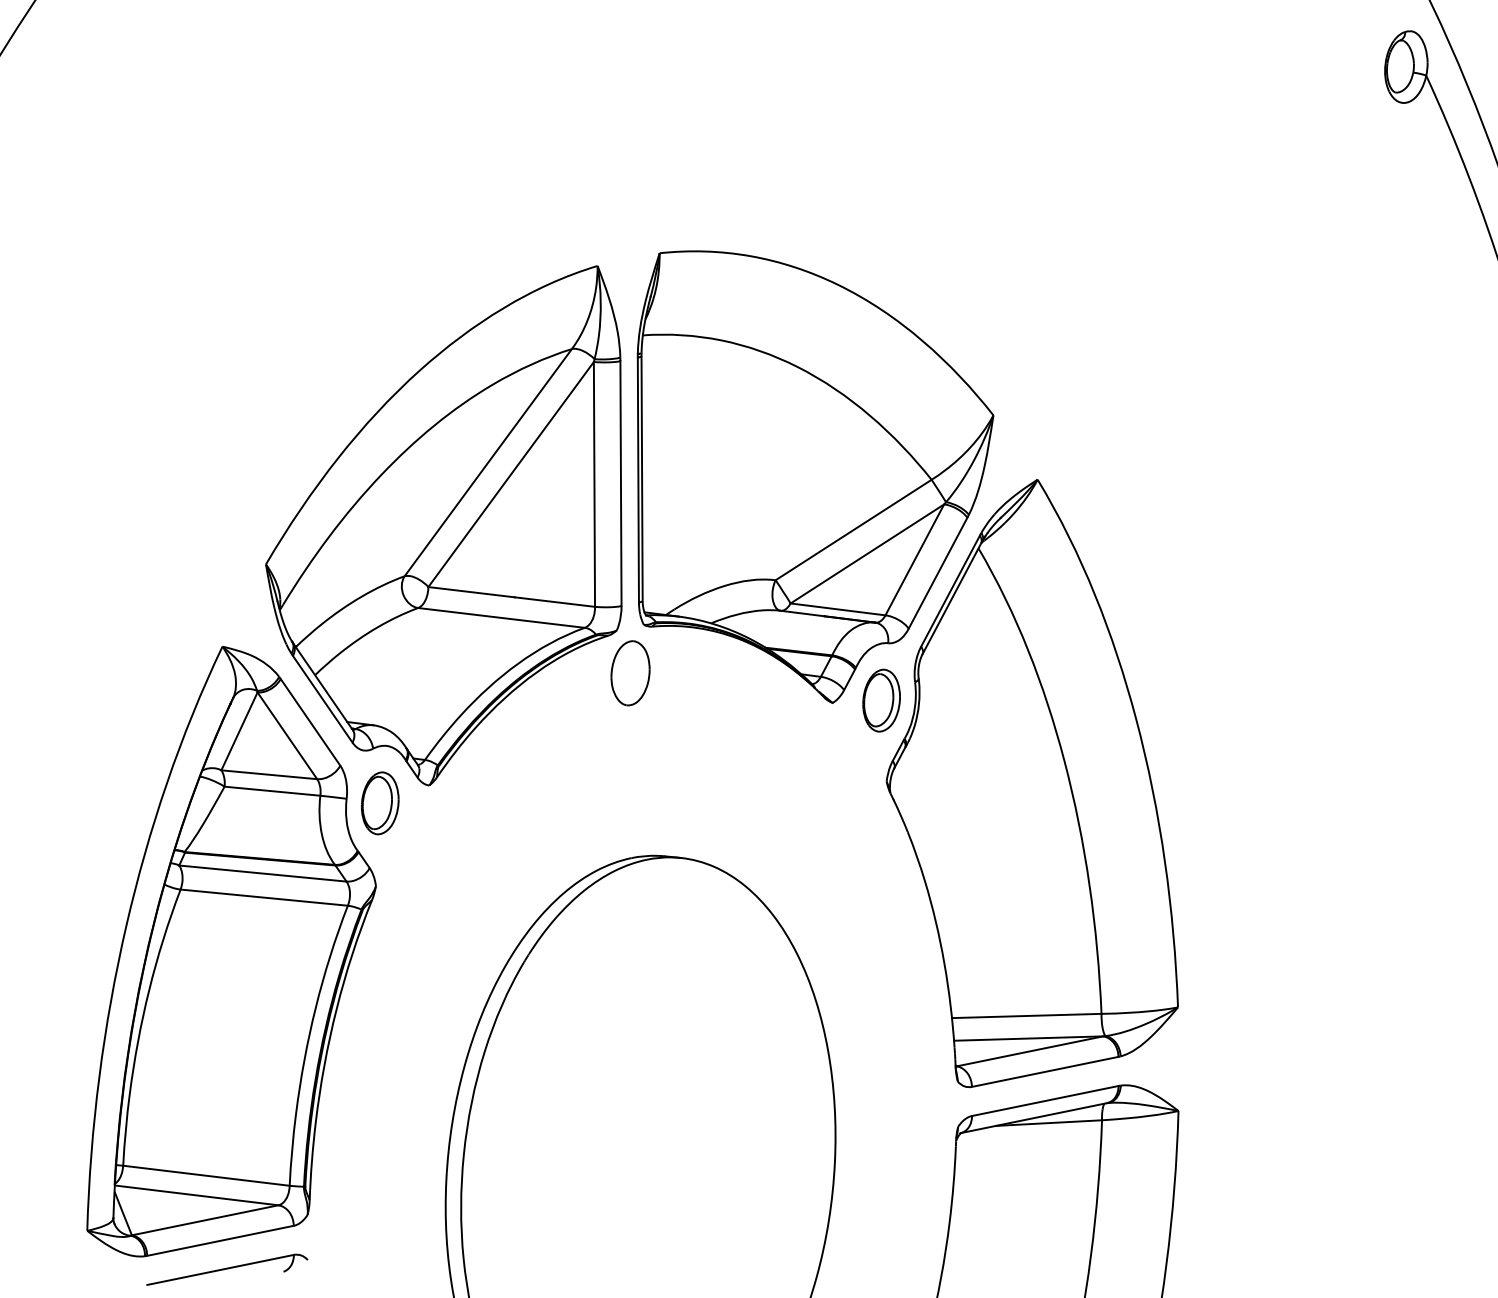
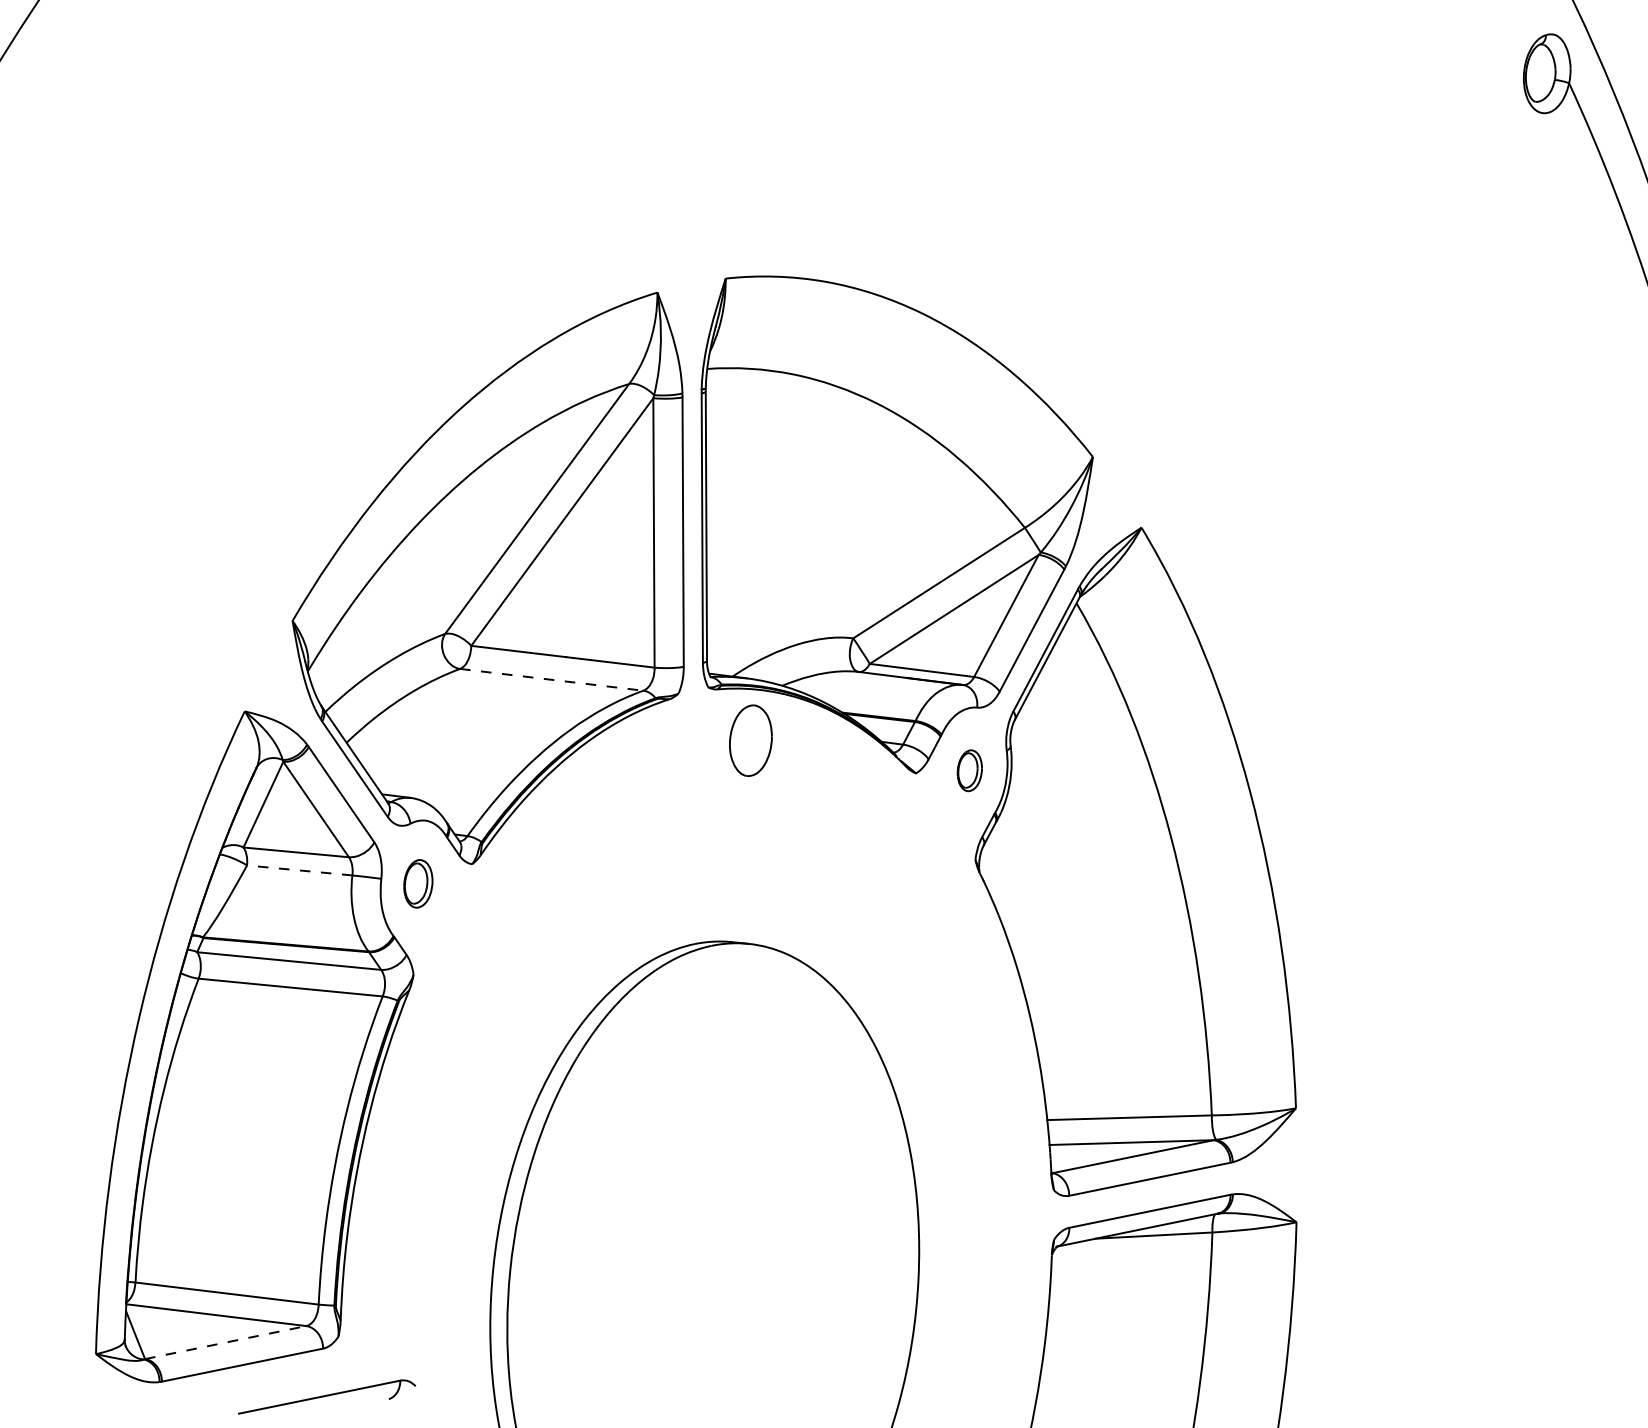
line: (501, 617) -> (551, 679), solid -> dashed
part: (630, 673) -> (750, 740), moved
part: (881, 700) -> (969, 770), size x0.6
line: (271, 791) -> (298, 870), solid -> dashed
part: (380, 803) -> (418, 883), size x0.7
line: (205, 1220) -> (226, 1342), solid -> dashed
part: (227, 1269) -> (327, 1396), moved

